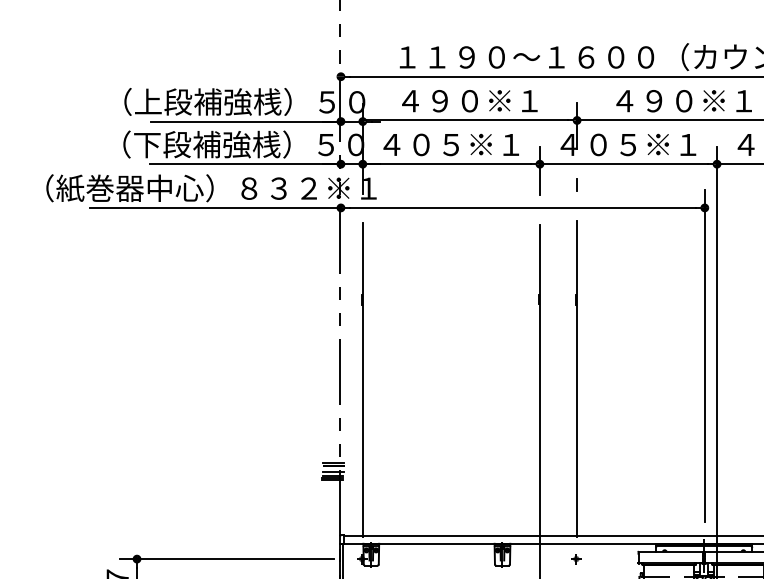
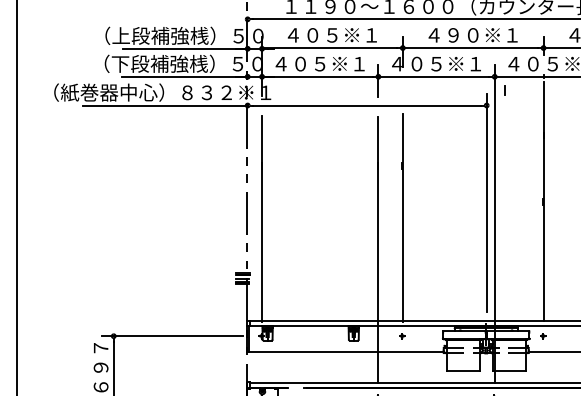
text: (454, 101) -> (322, 35), ４９０※１ -> ４０５※１
line: (576, 185) -> (504, 90), moved

